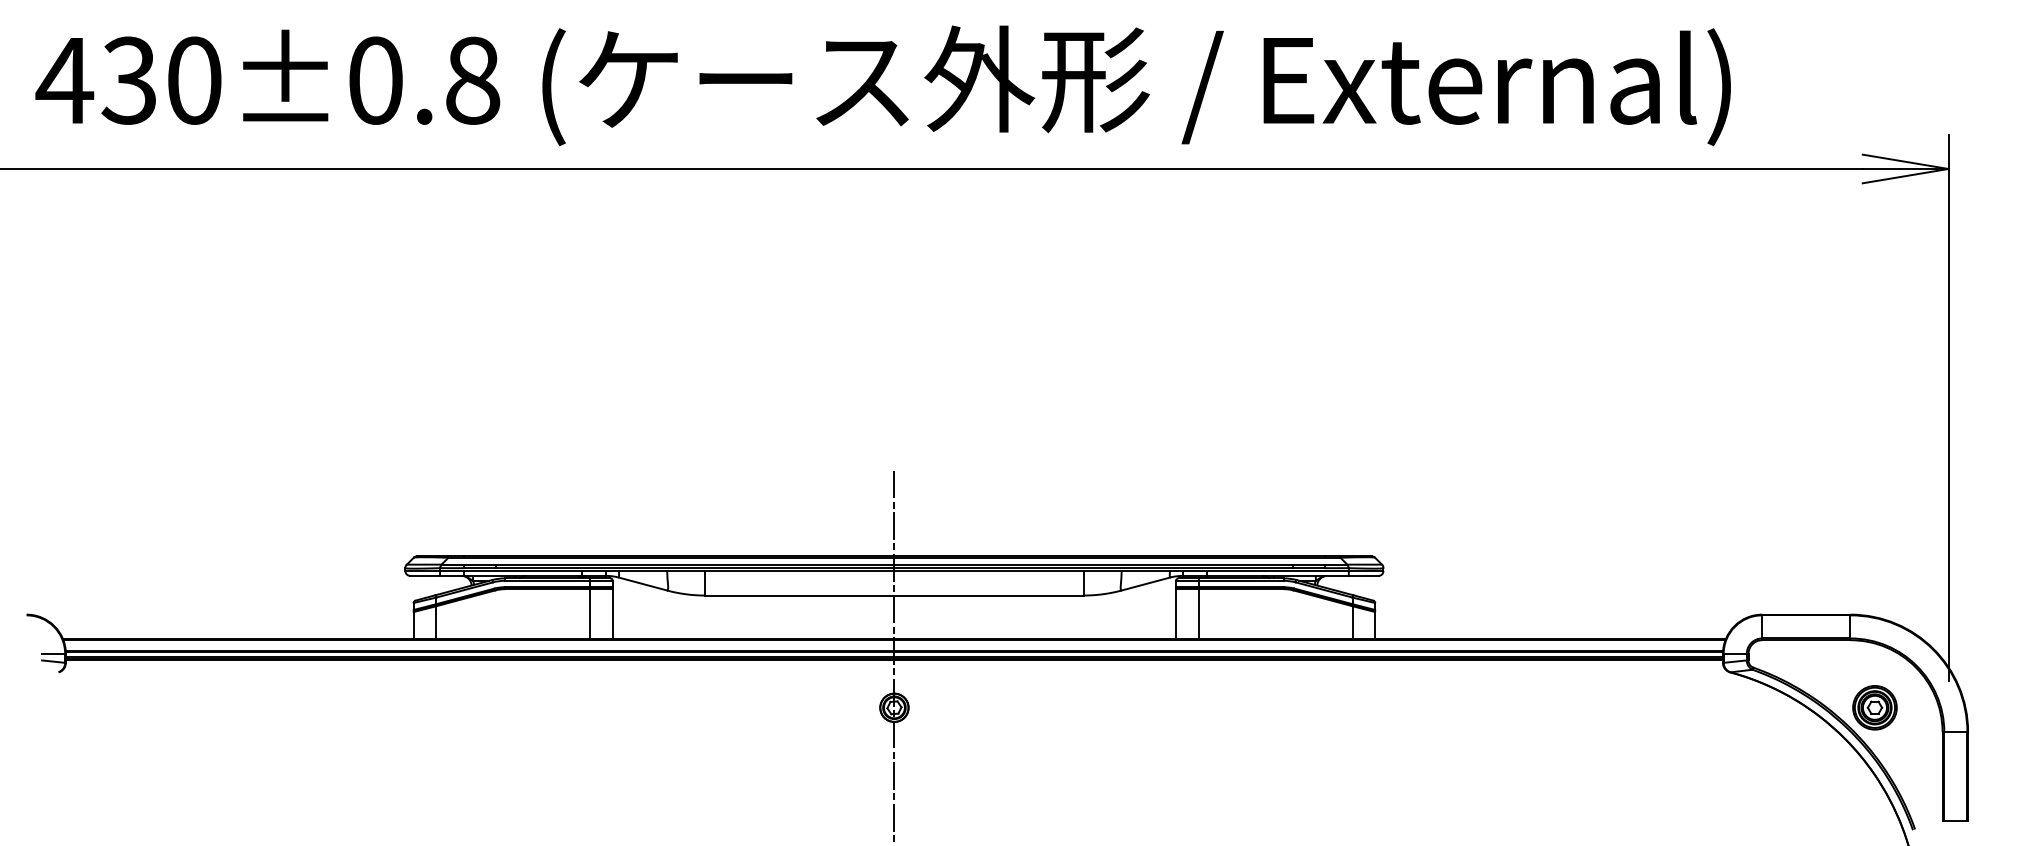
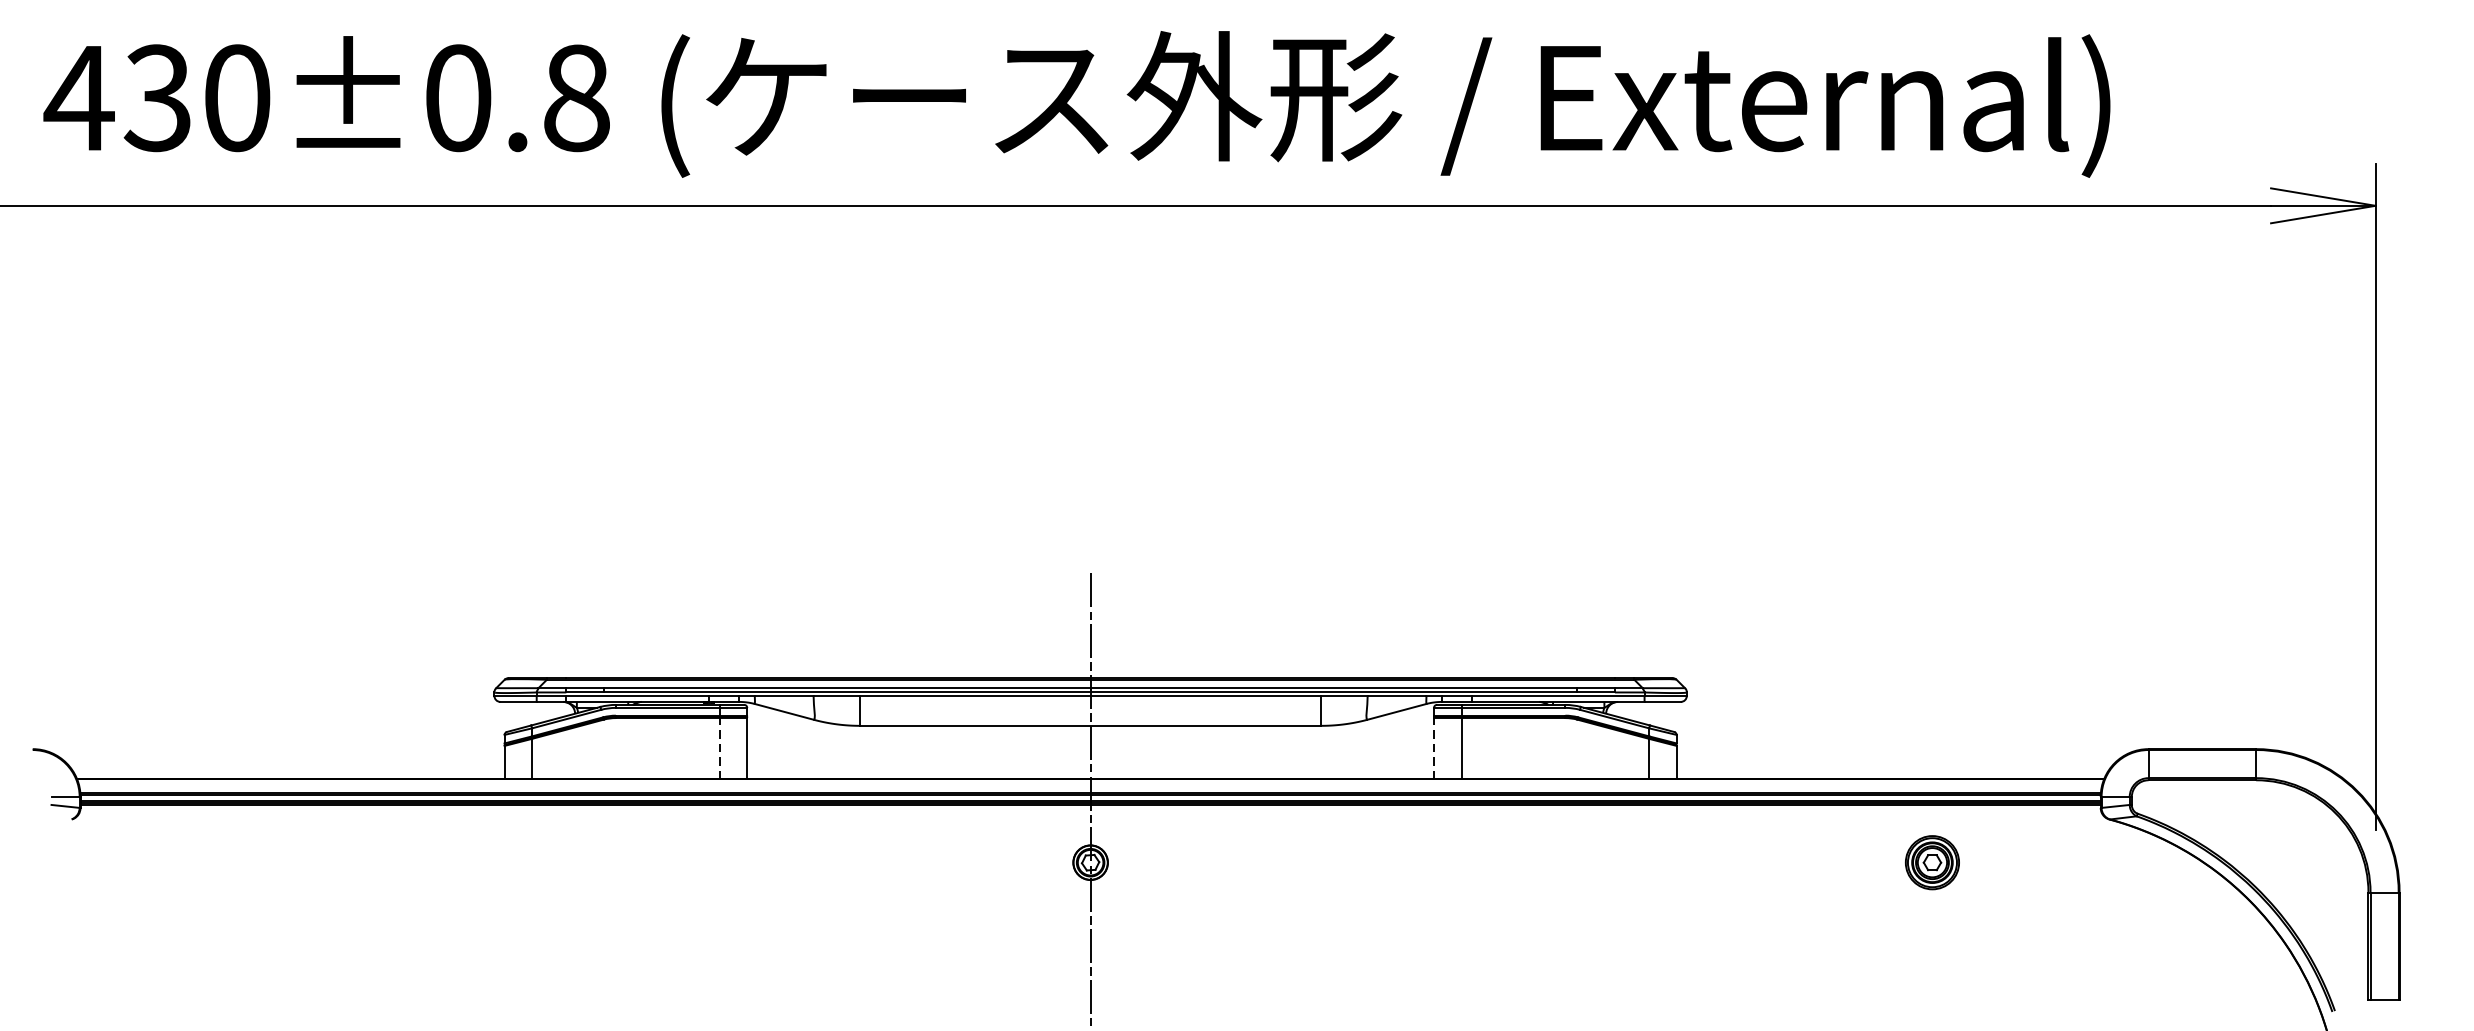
line: (590, 613) -> (720, 747), solid -> dashed
line: (1176, 613) -> (1434, 747), solid -> dashed
part: (1874, 707) -> (1931, 862), moved

